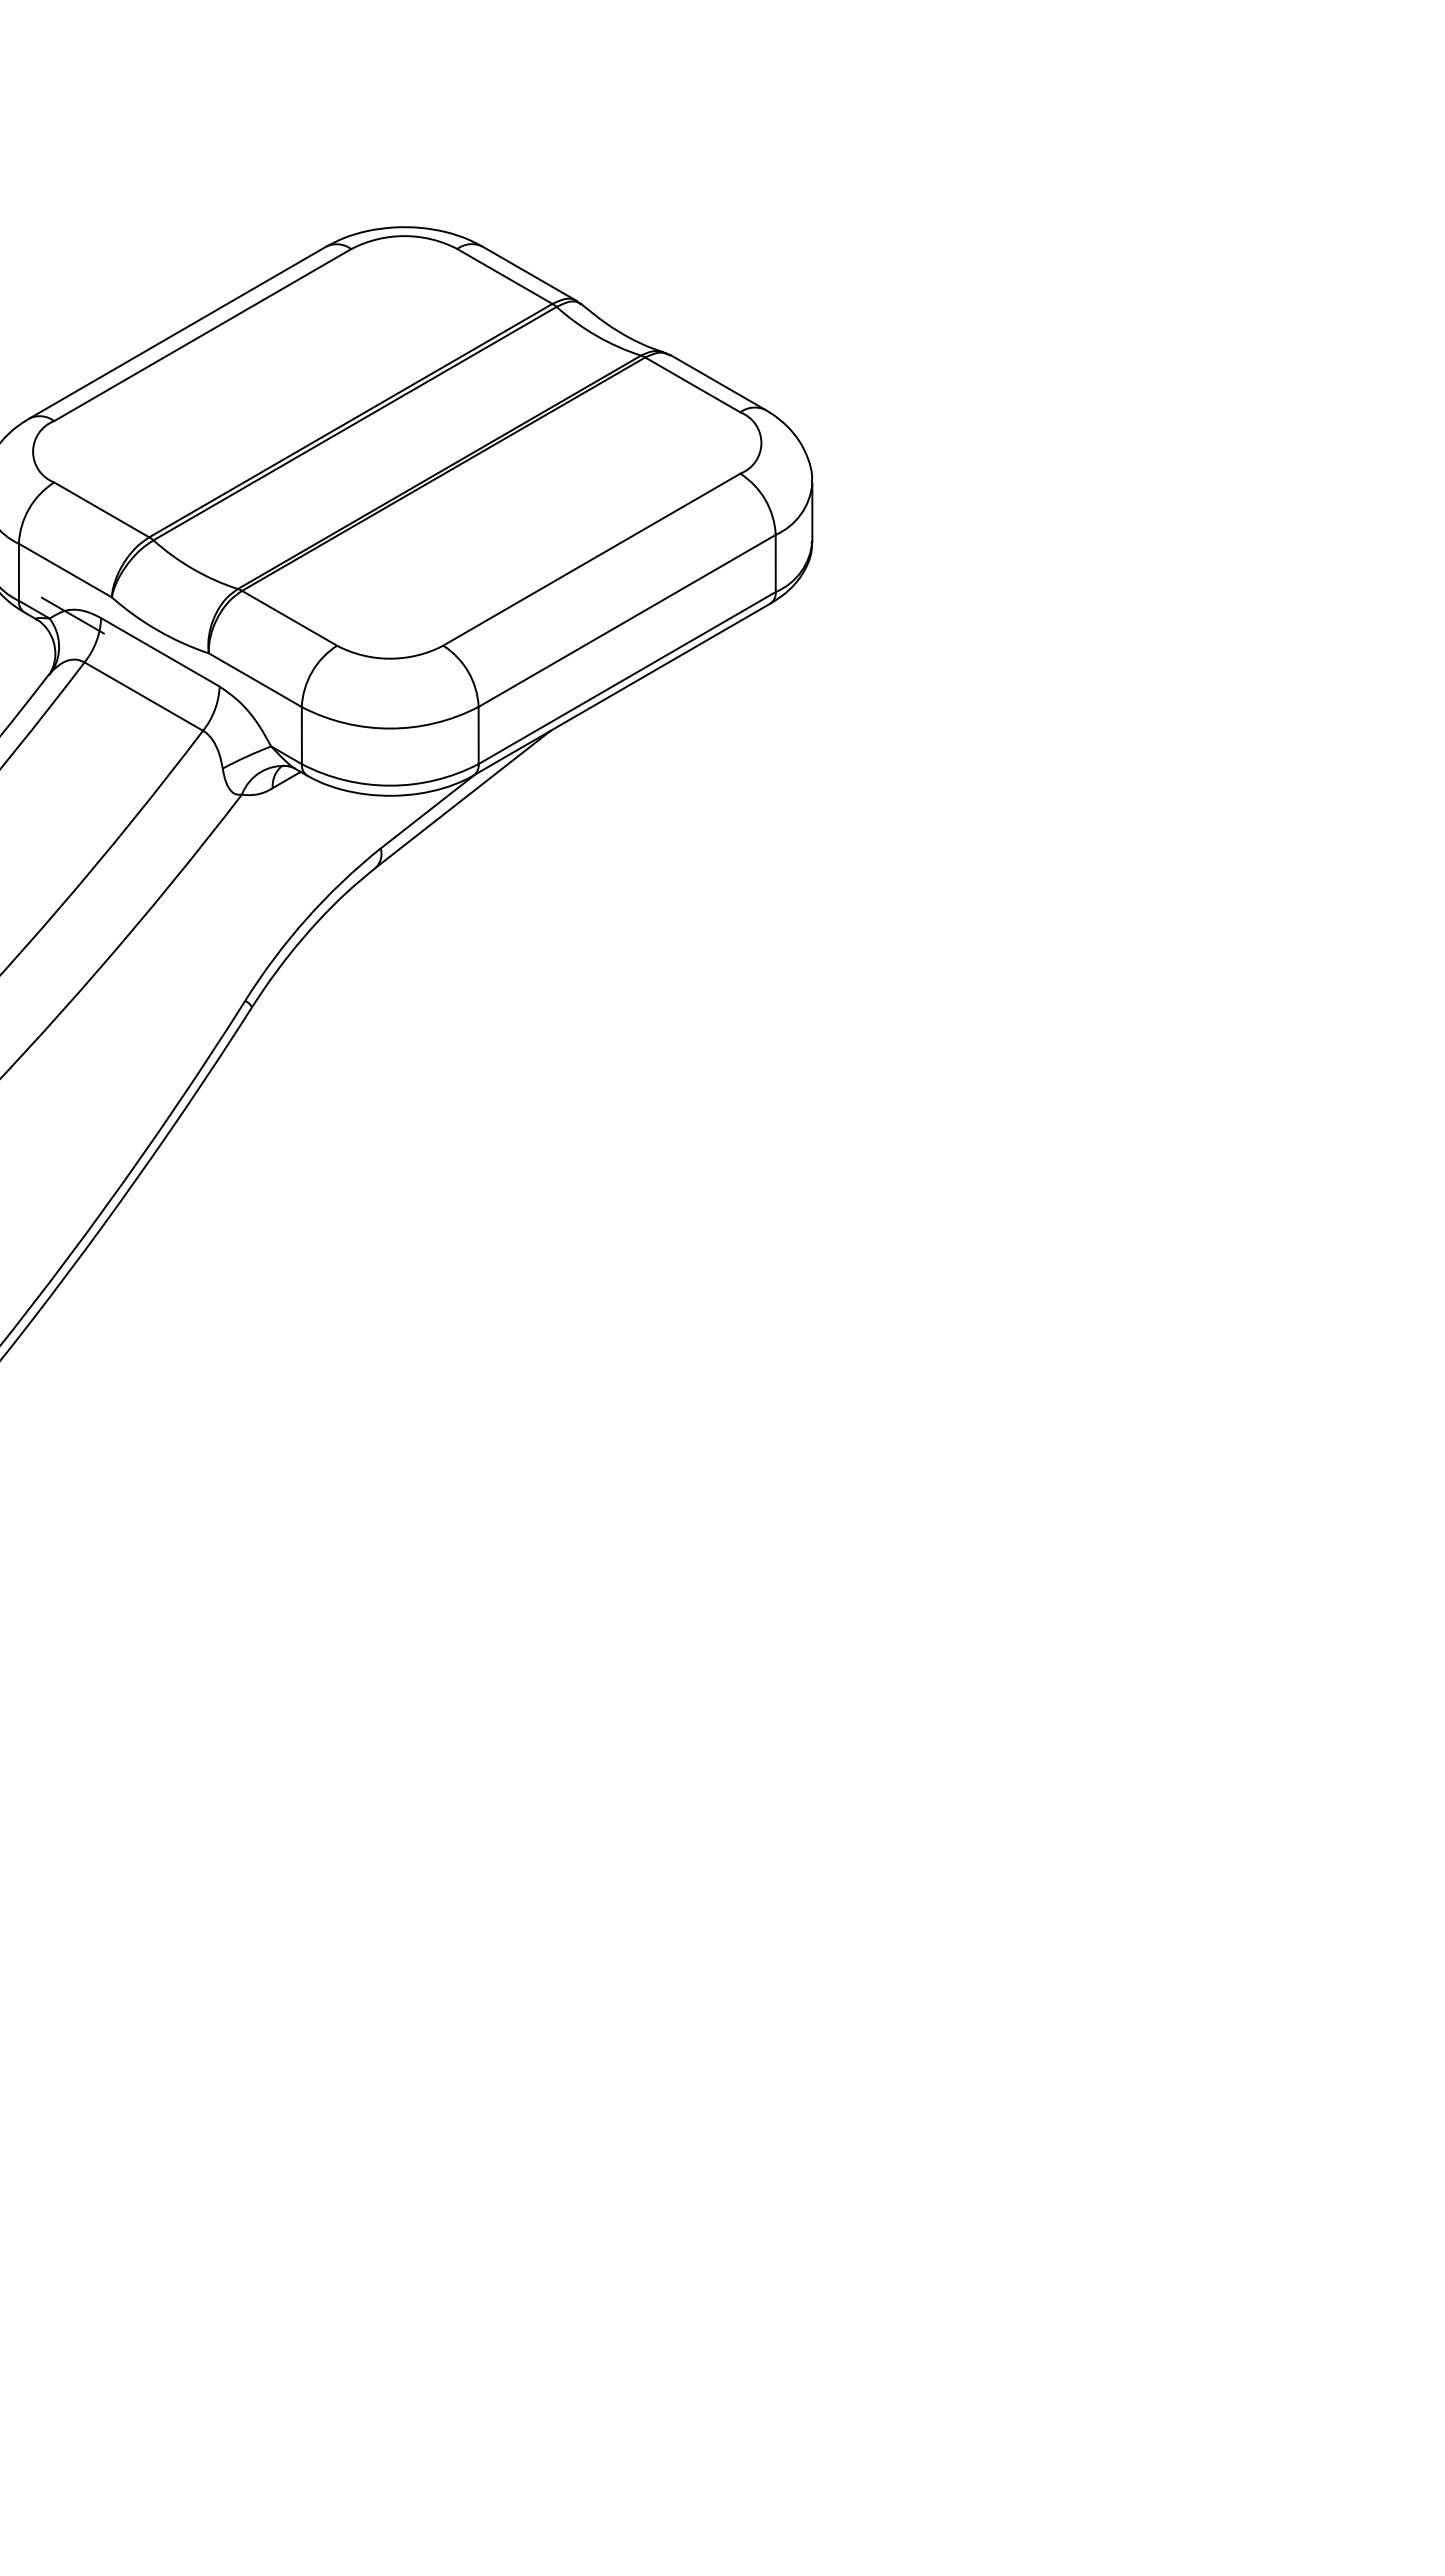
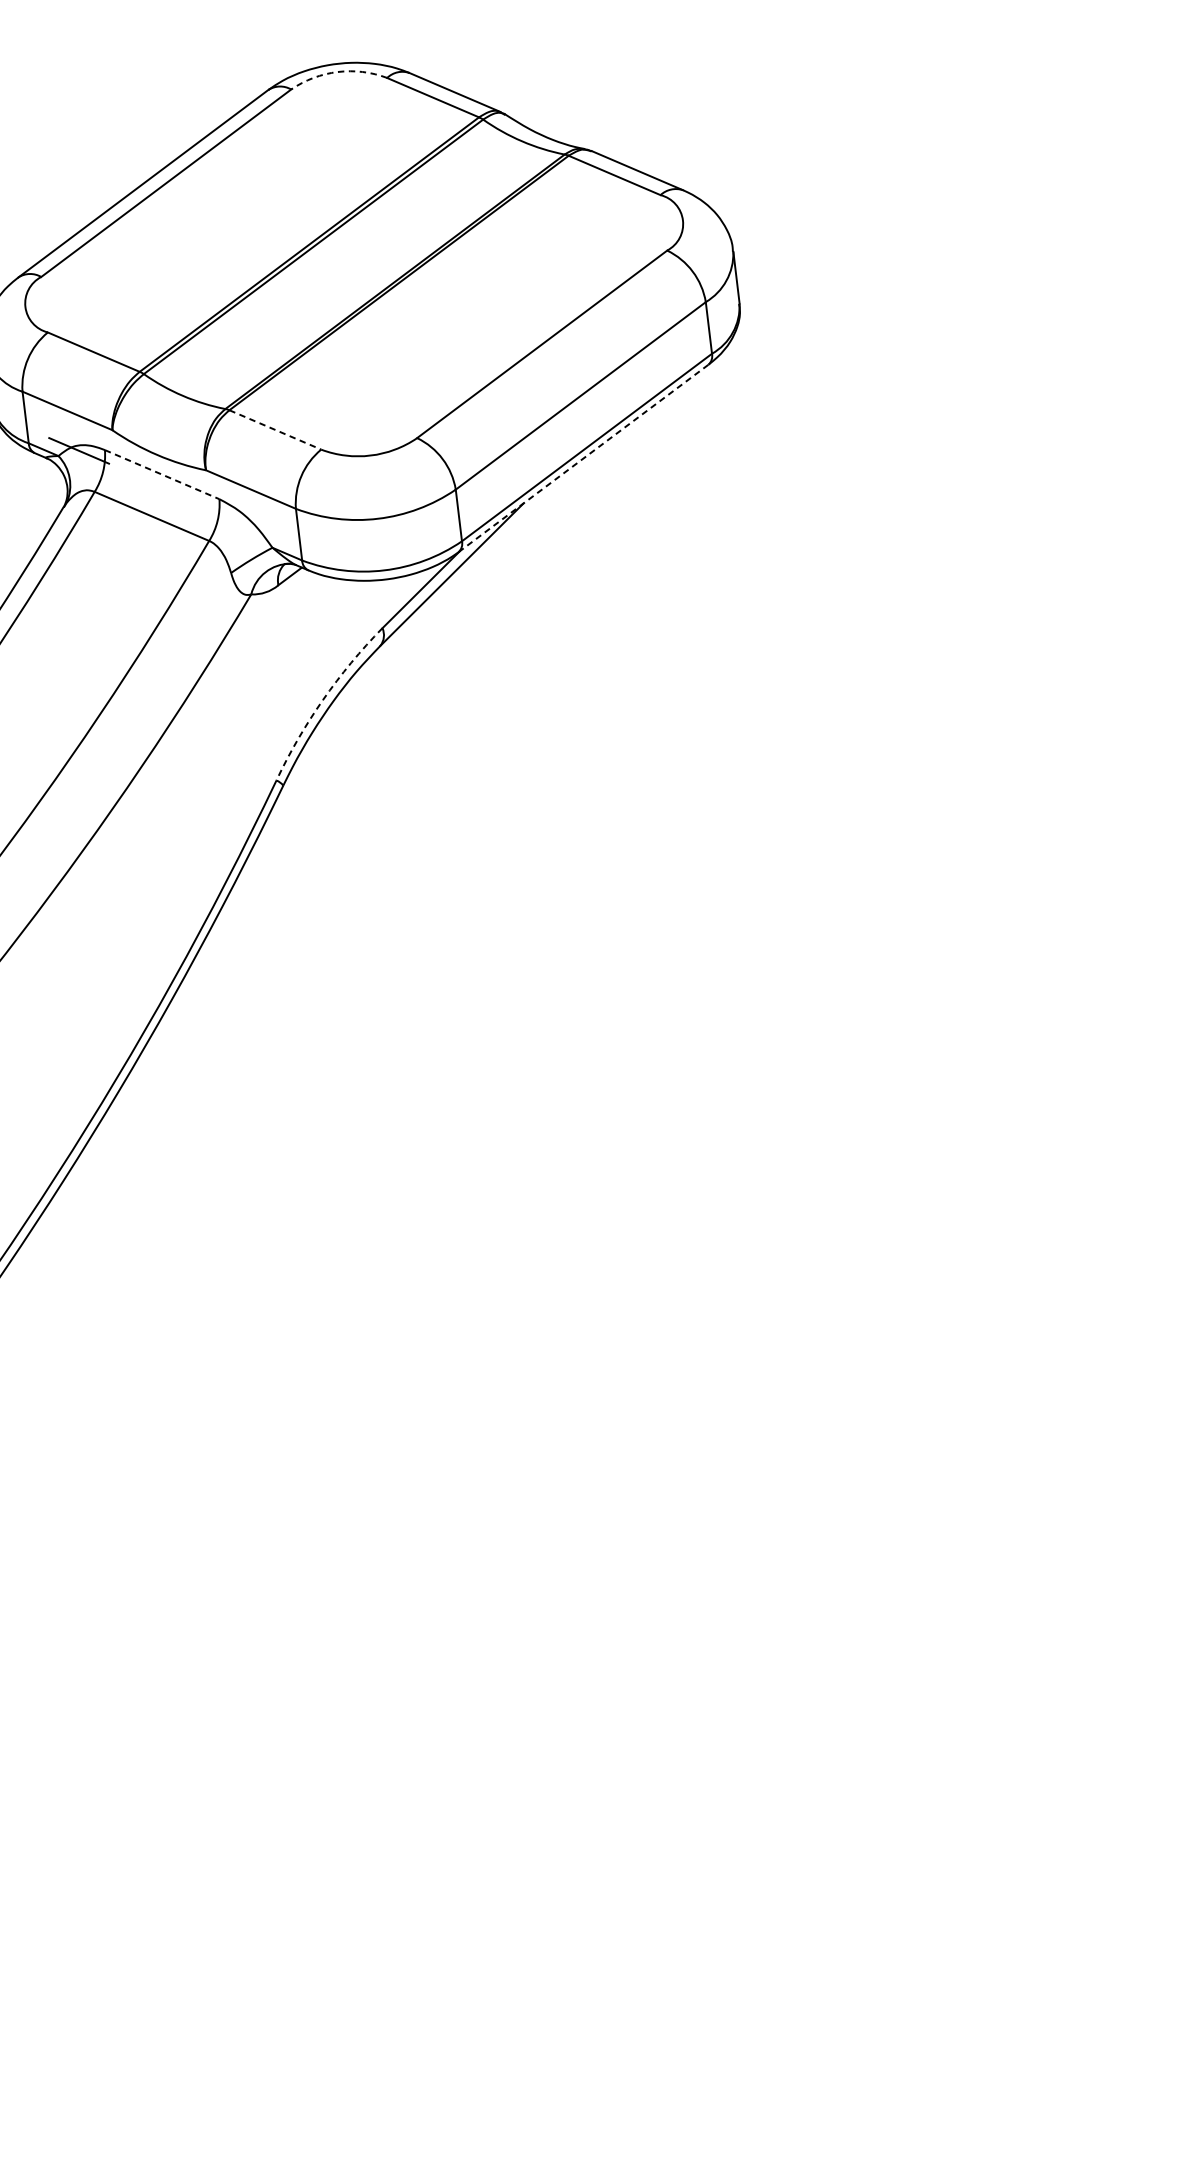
arc: (404, 236) -> (338, 72), solid -> dashed
line: (289, 618) -> (275, 430), solid -> dashed
line: (160, 652) -> (162, 474), solid -> dashed
line: (622, 689) -> (583, 458), solid -> dashed
arc: (306, 918) -> (322, 699), solid -> dashed

